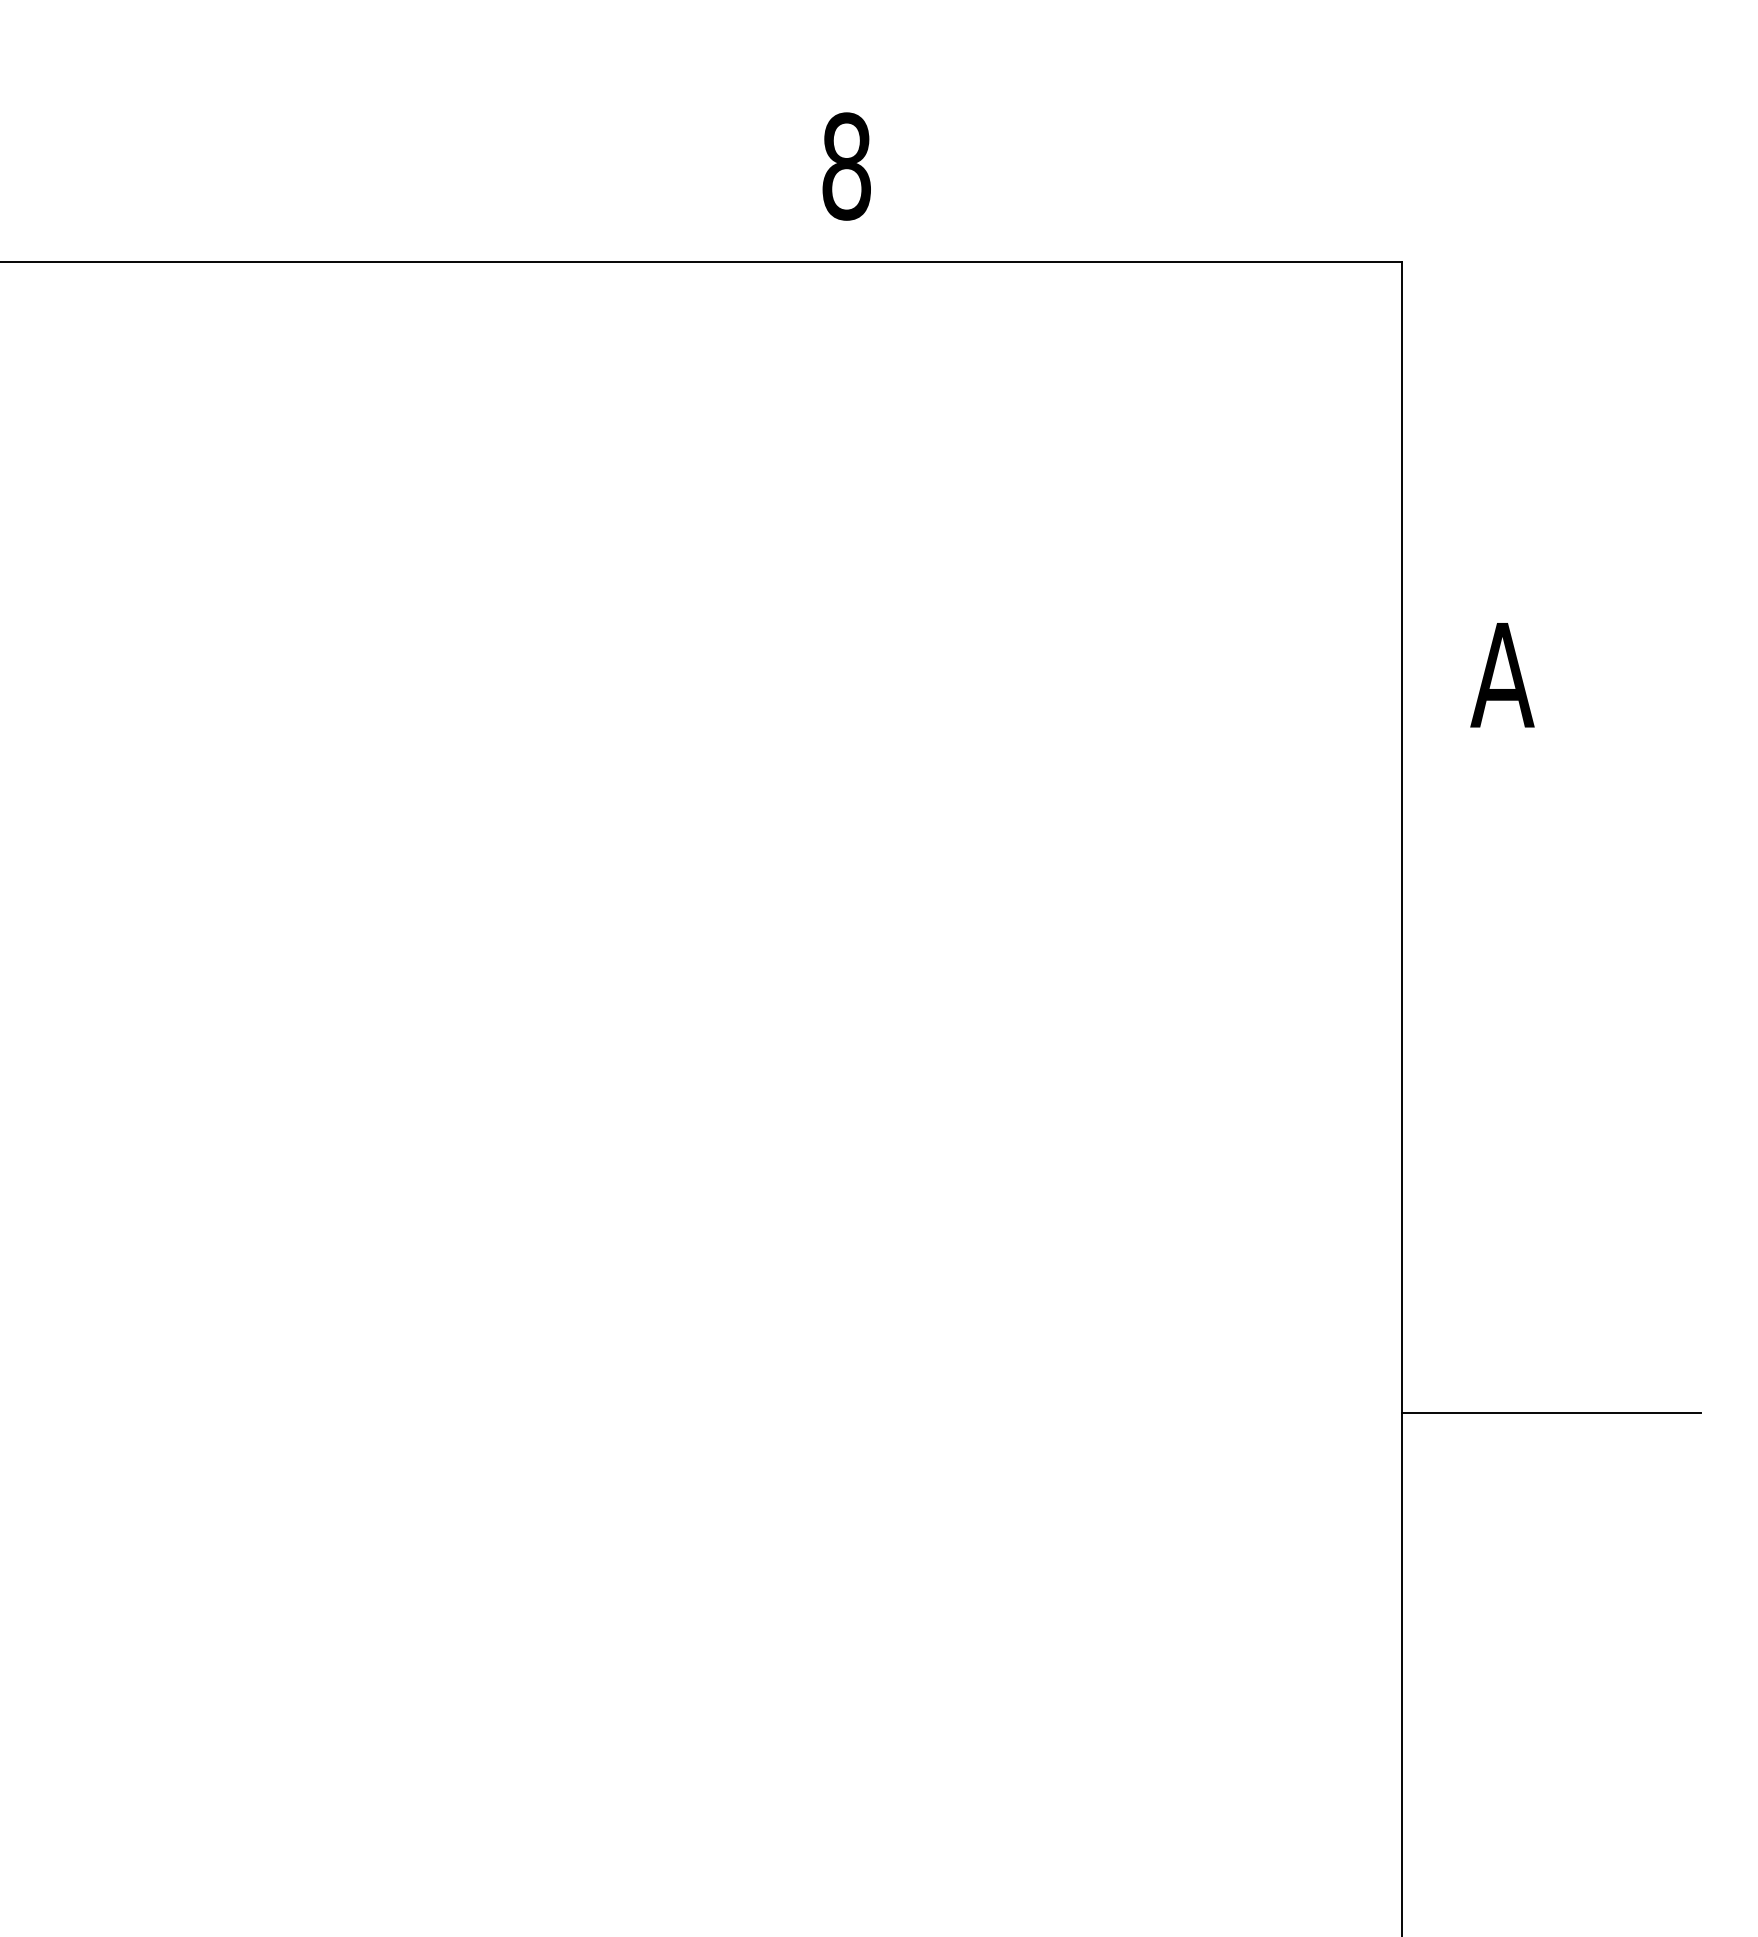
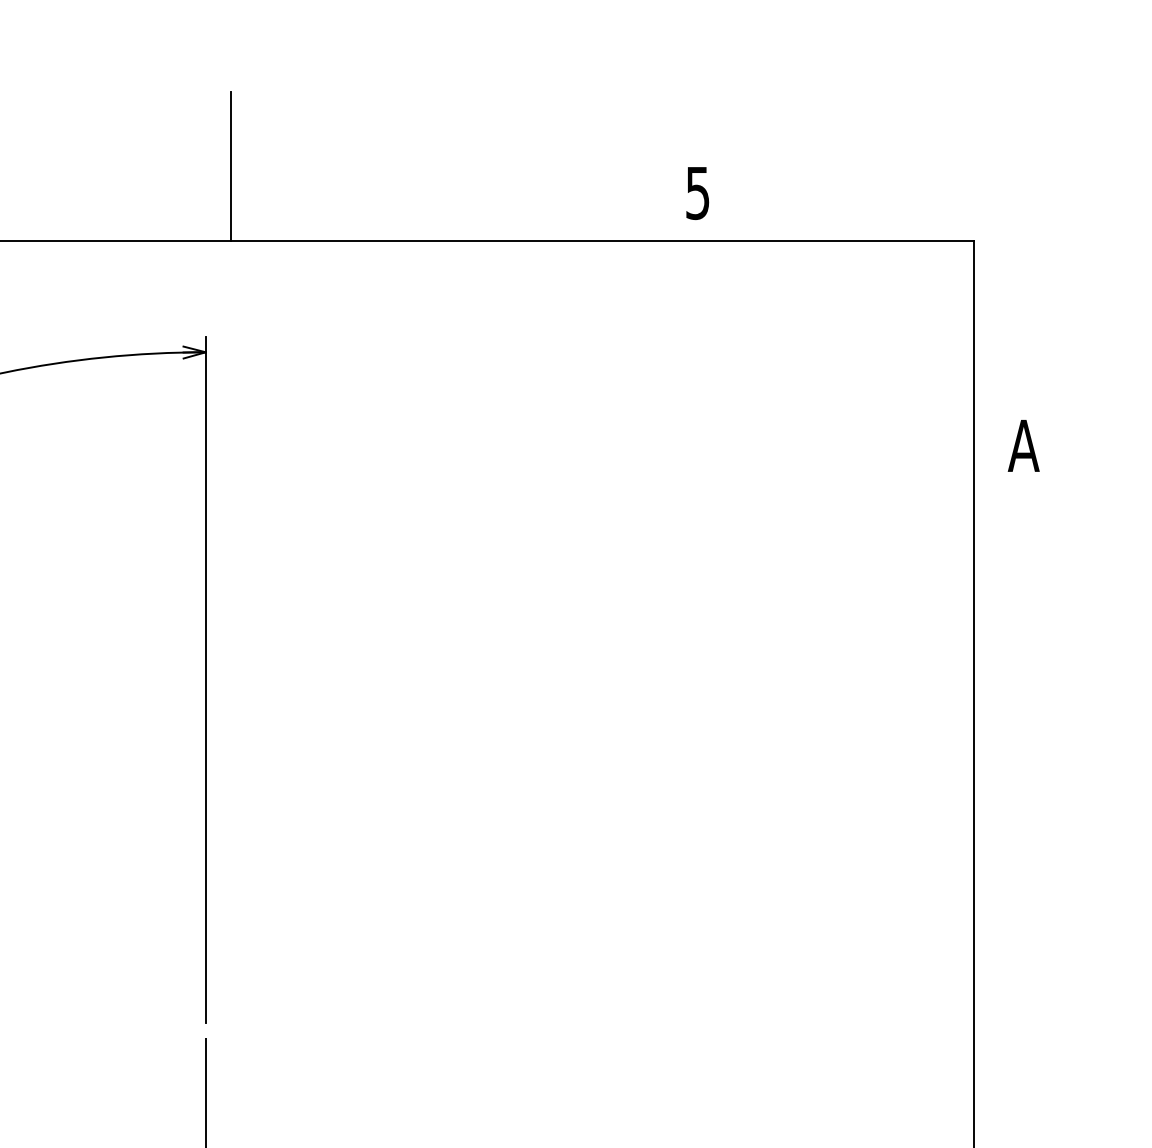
text: (845, 167) -> (697, 193), 8 -> 5
line: (1552, 1413) -> (1048, 812), removed

